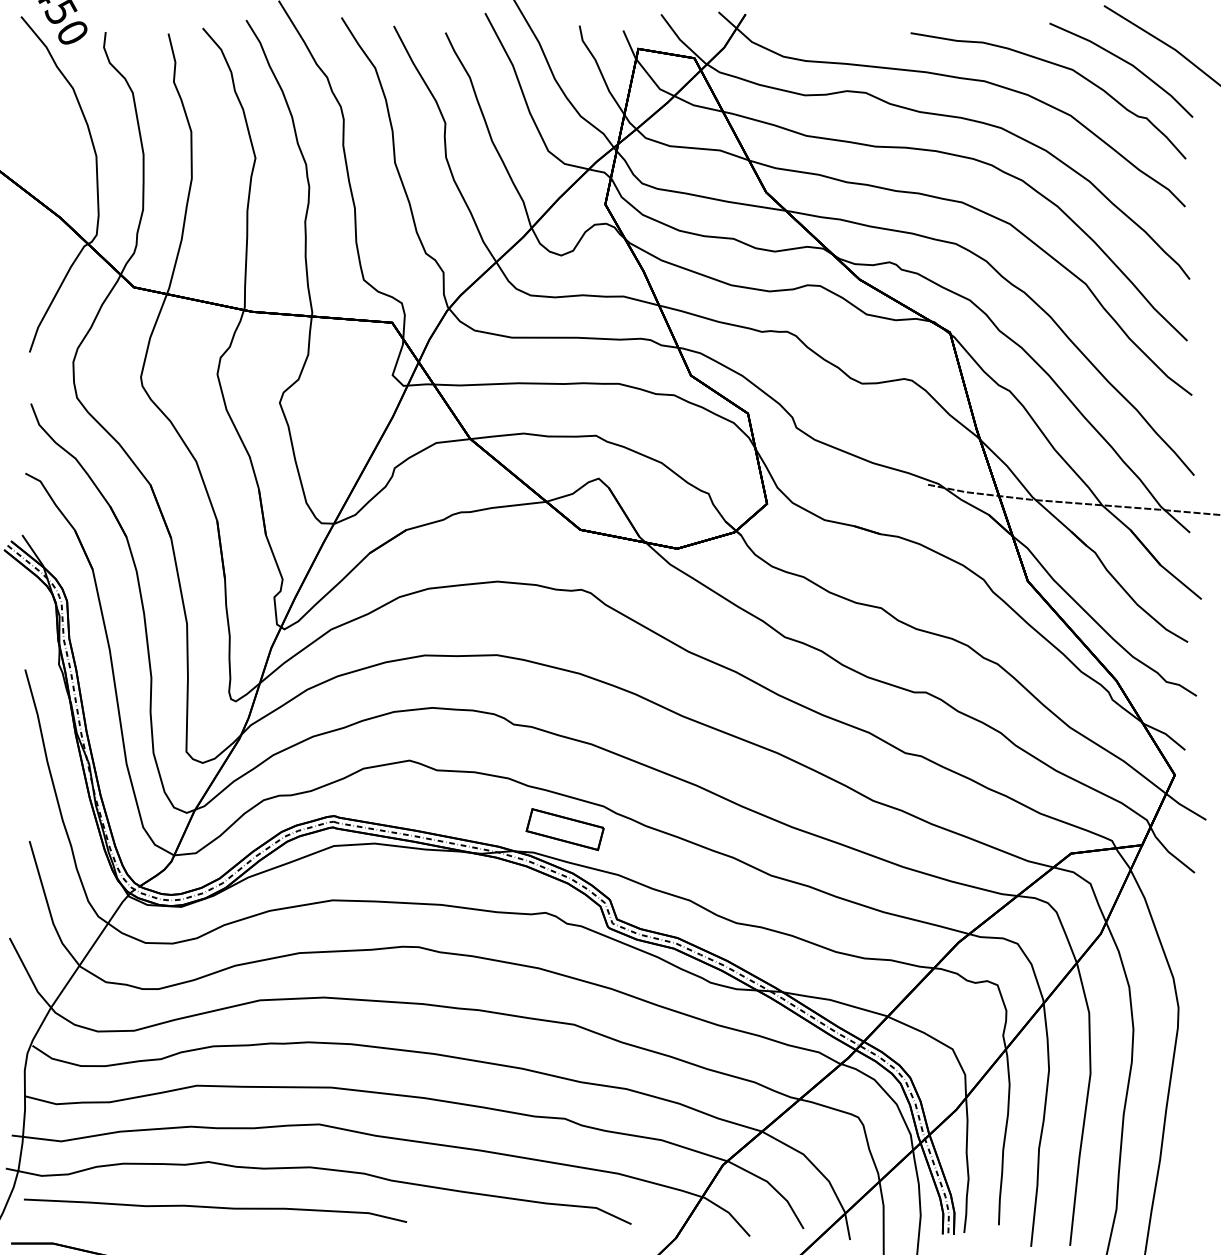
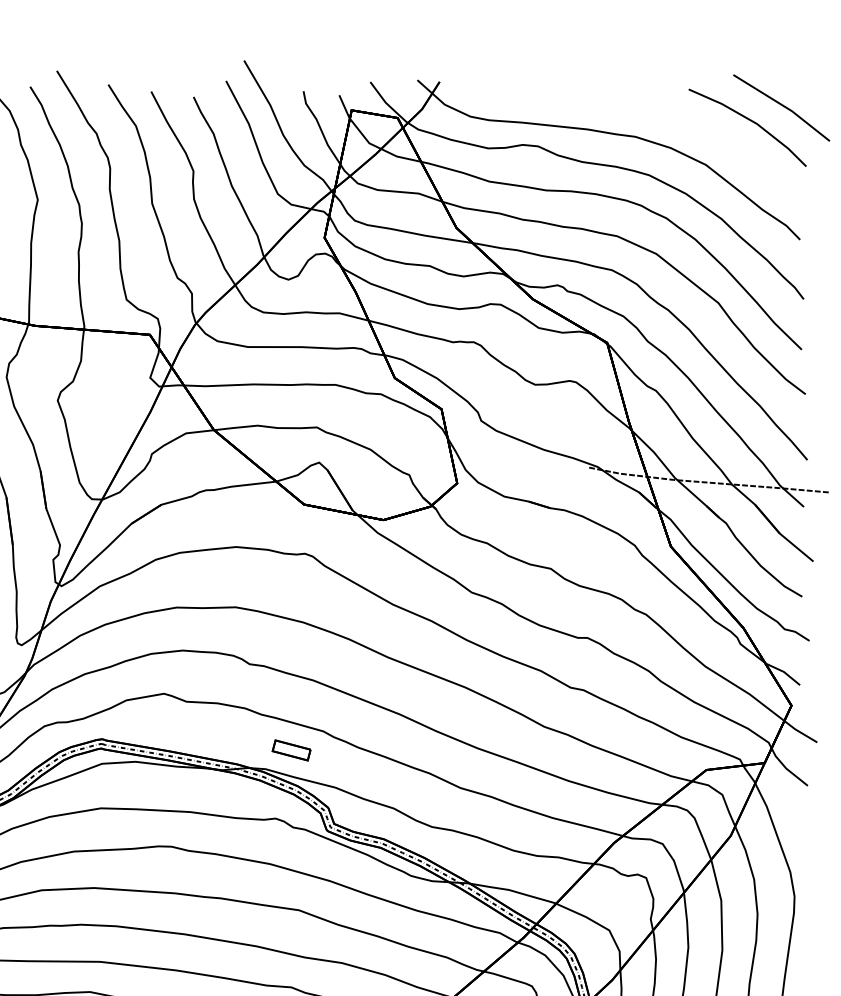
curve: (1058, 66) -> (696, 124), removed
part: (564, 829) -> (291, 750), size x0.6

